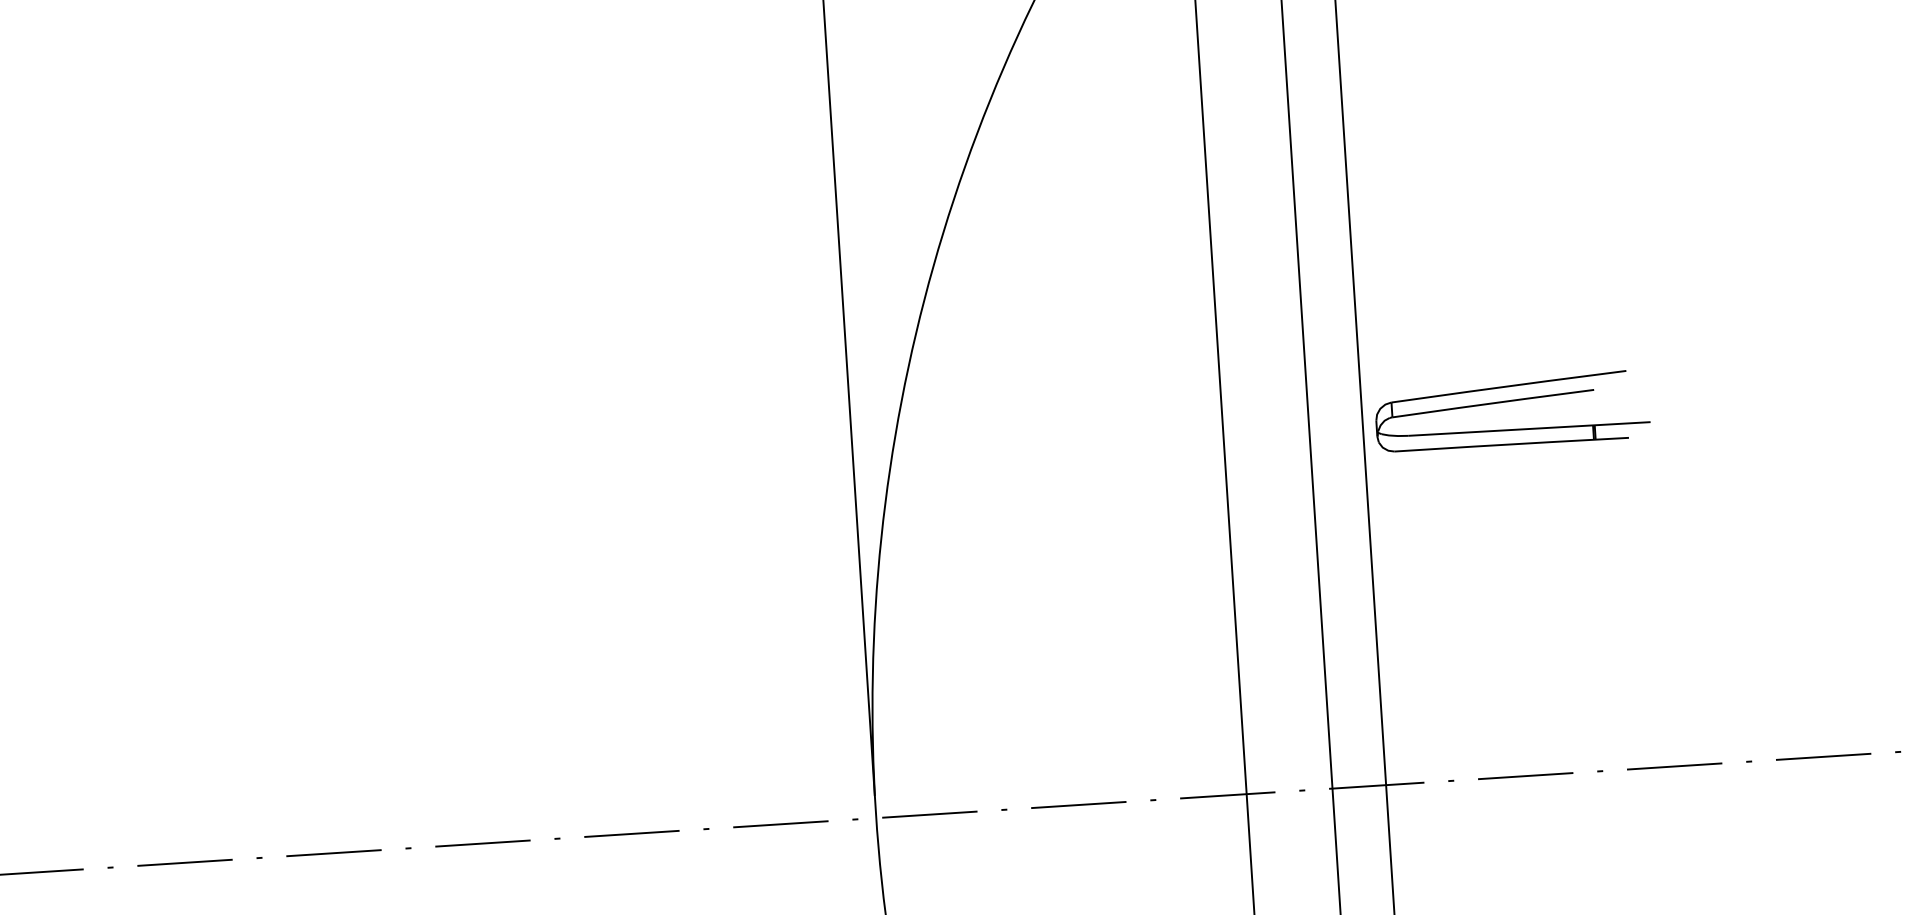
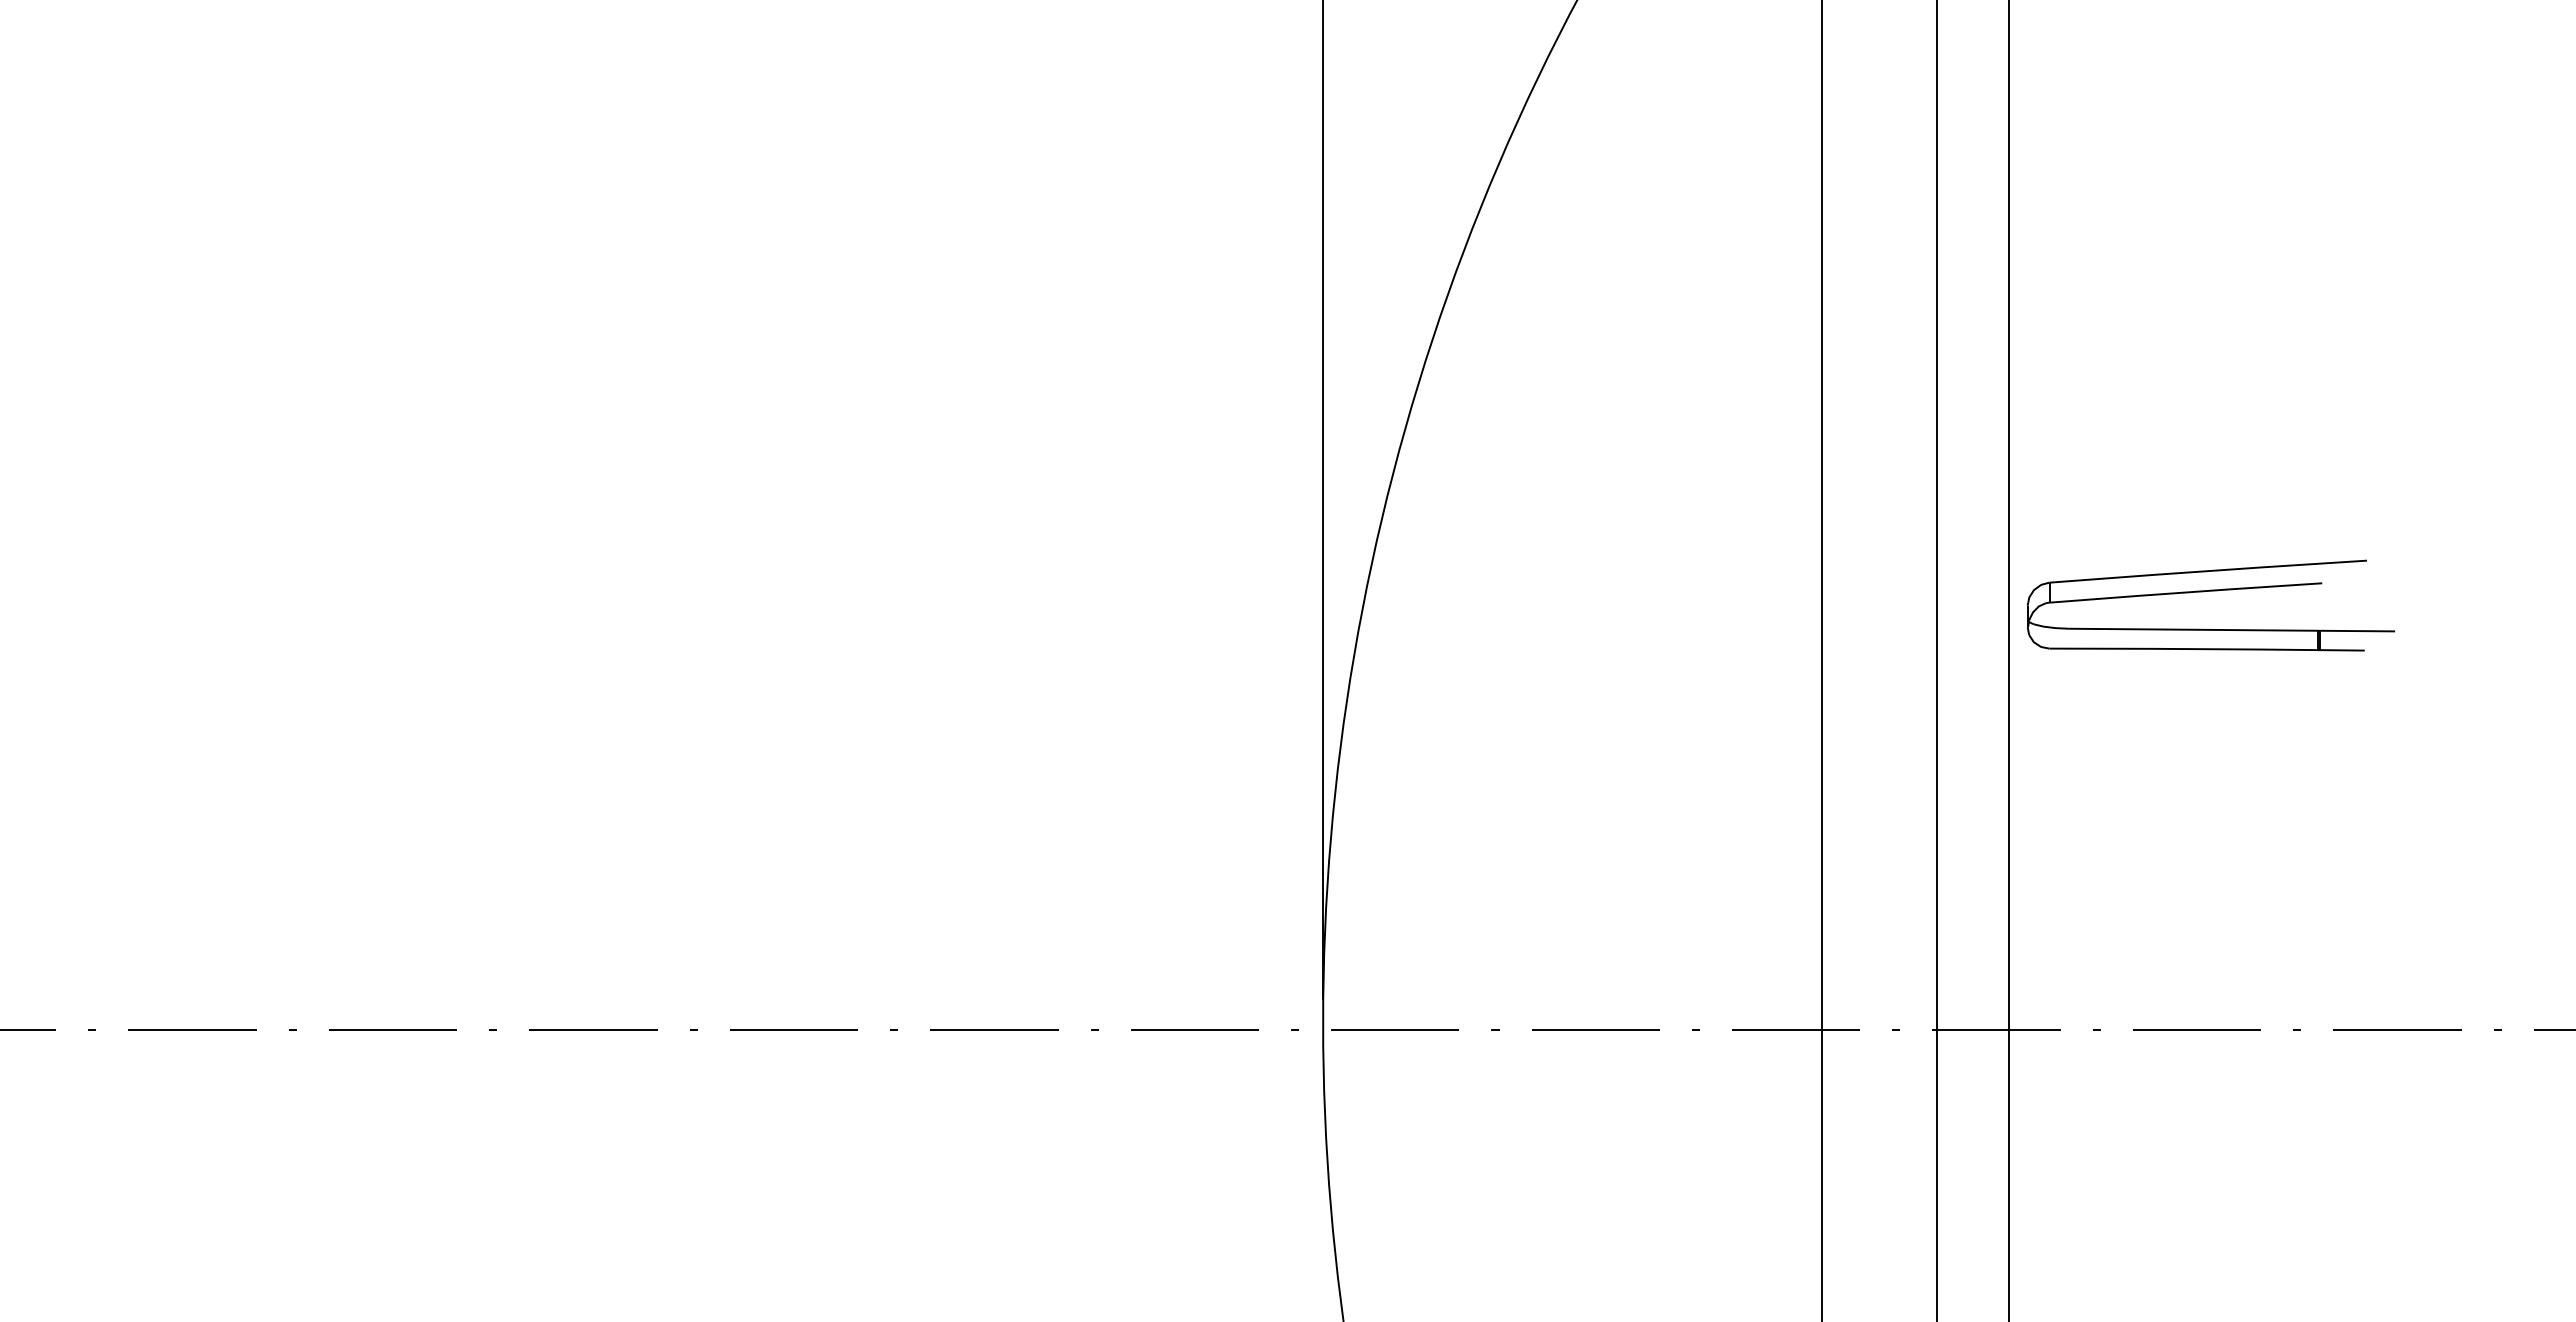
part: (1511, 401) -> (2210, 591), moved

